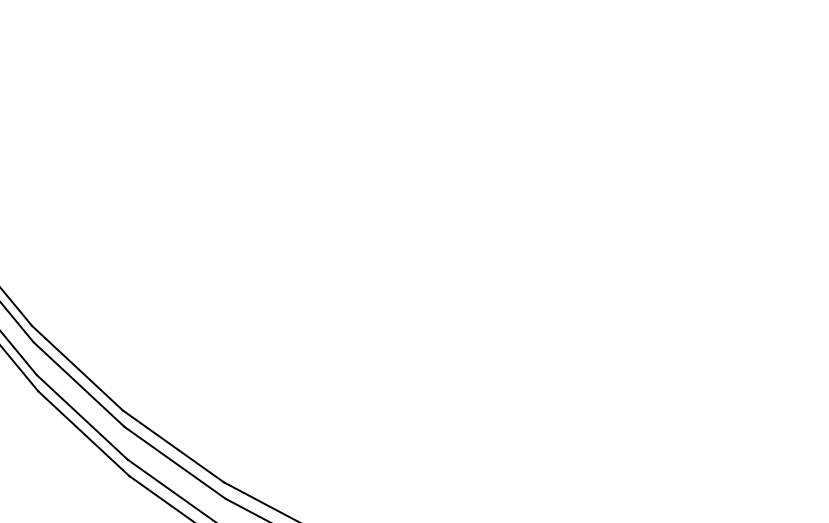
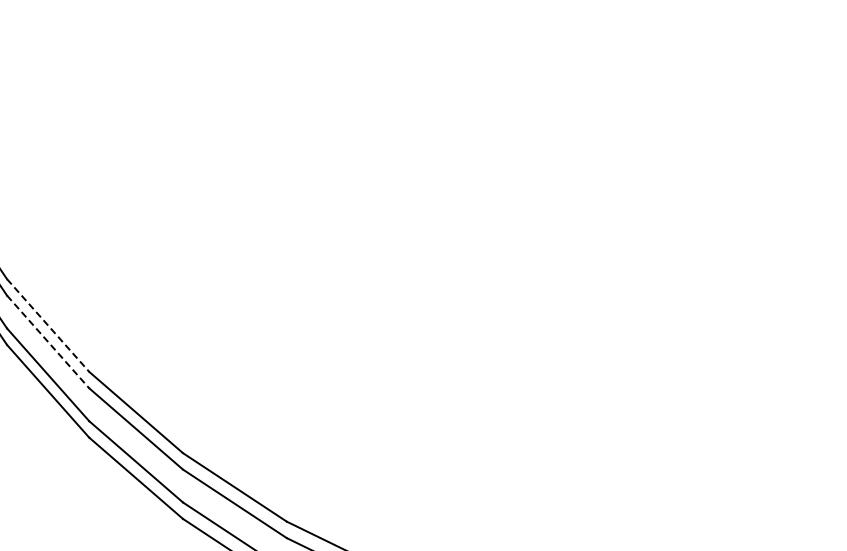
line: (77, 368) -> (48, 325), solid -> dashed
line: (79, 384) -> (48, 341), solid -> dashed

